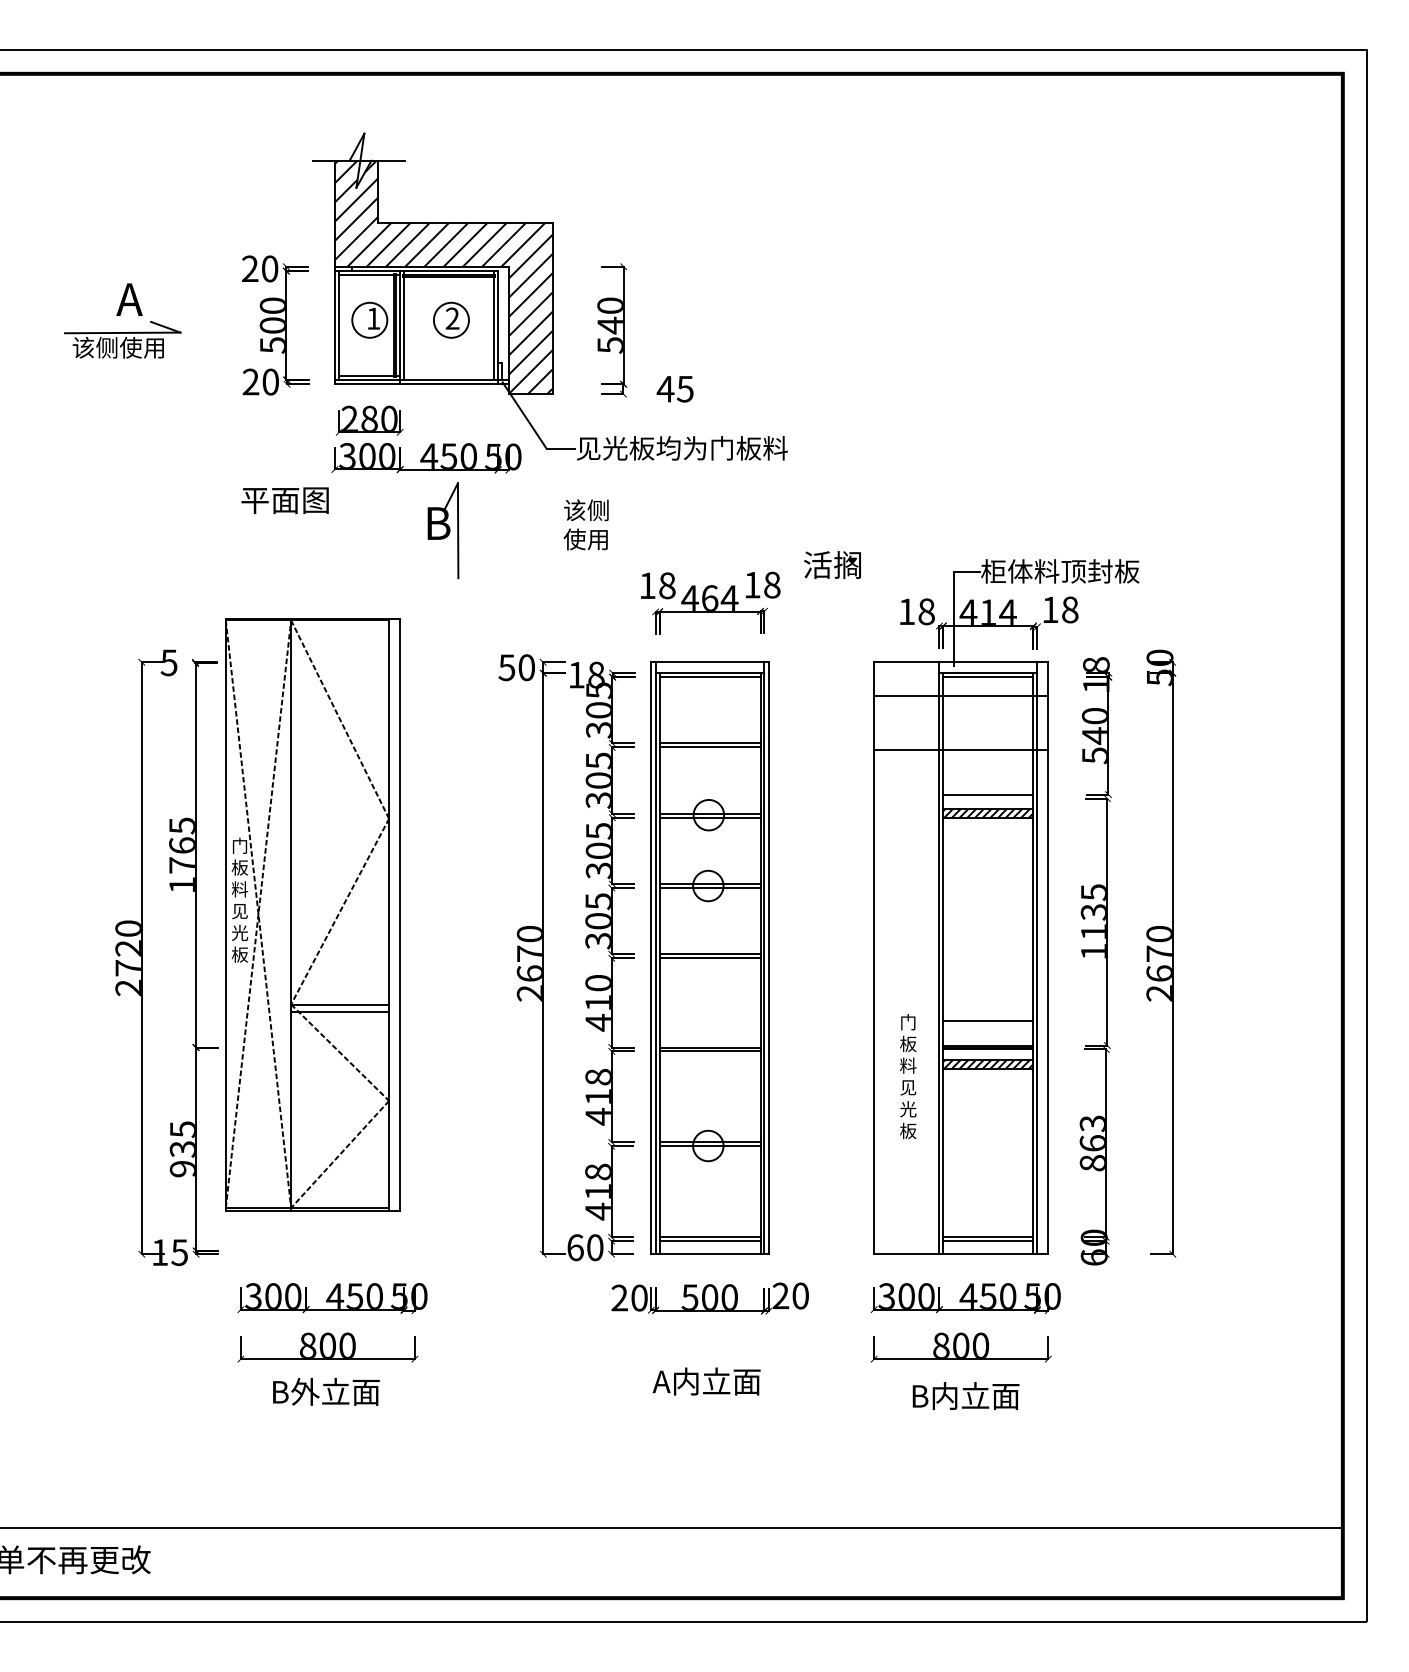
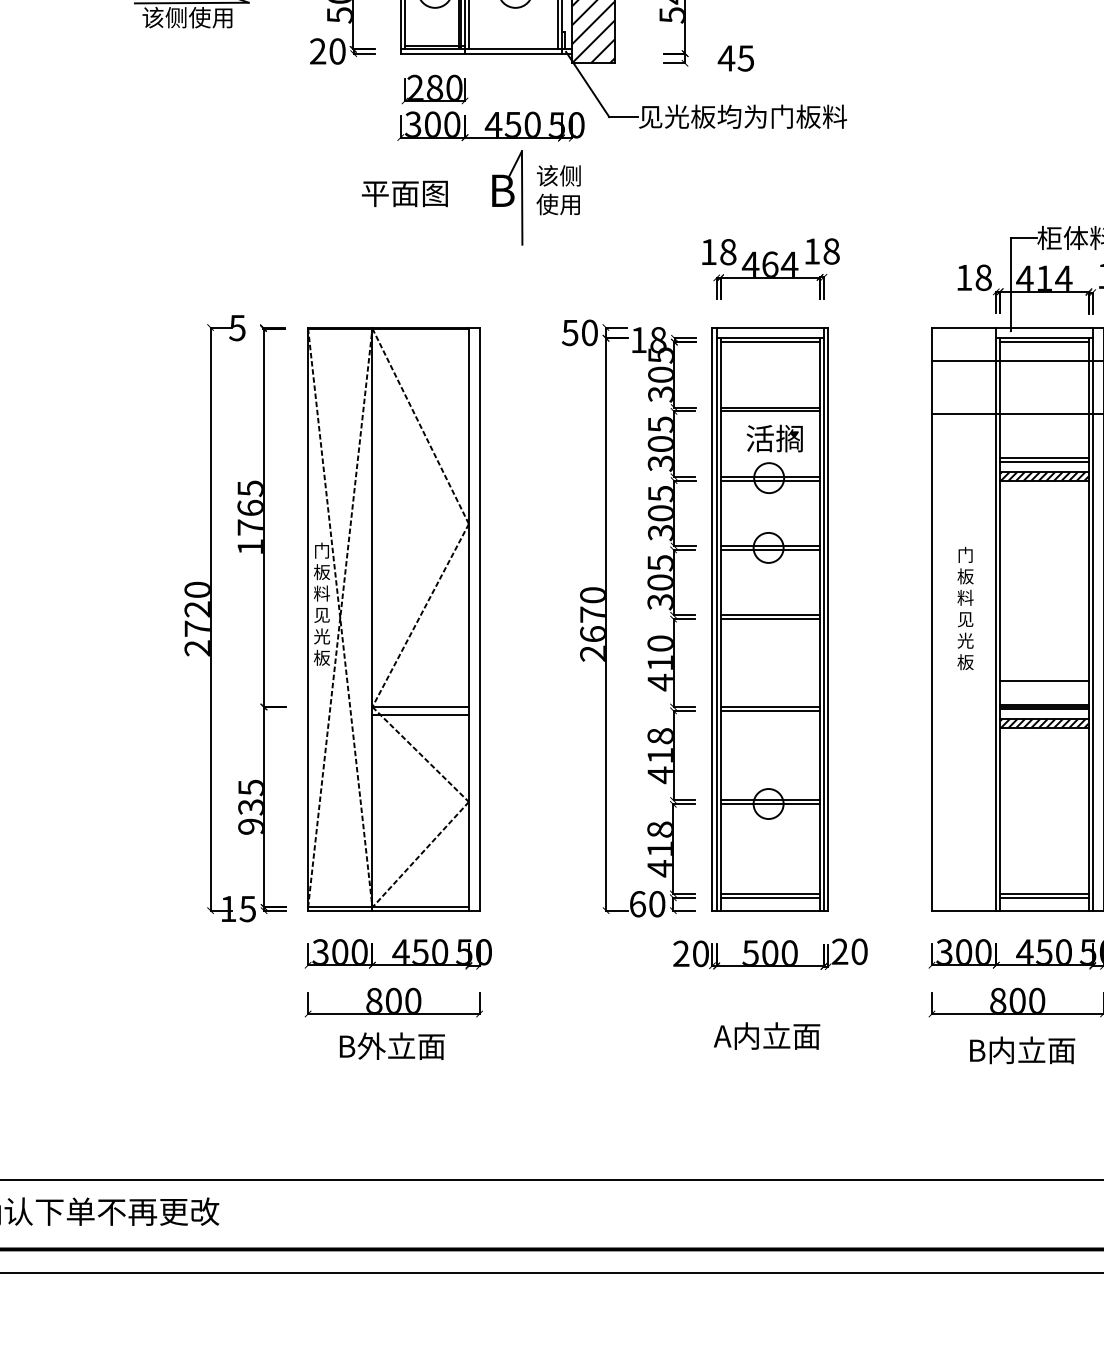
text: (284, 500) -> (404, 193), moved
text: (585, 524) -> (557, 189), moved
text: (832, 564) -> (774, 438), moved
line: (988, 798) -> (1044, 461), added
part: (312, 914) -> (393, 618), moved
text: (908, 1076) -> (965, 608), moved

